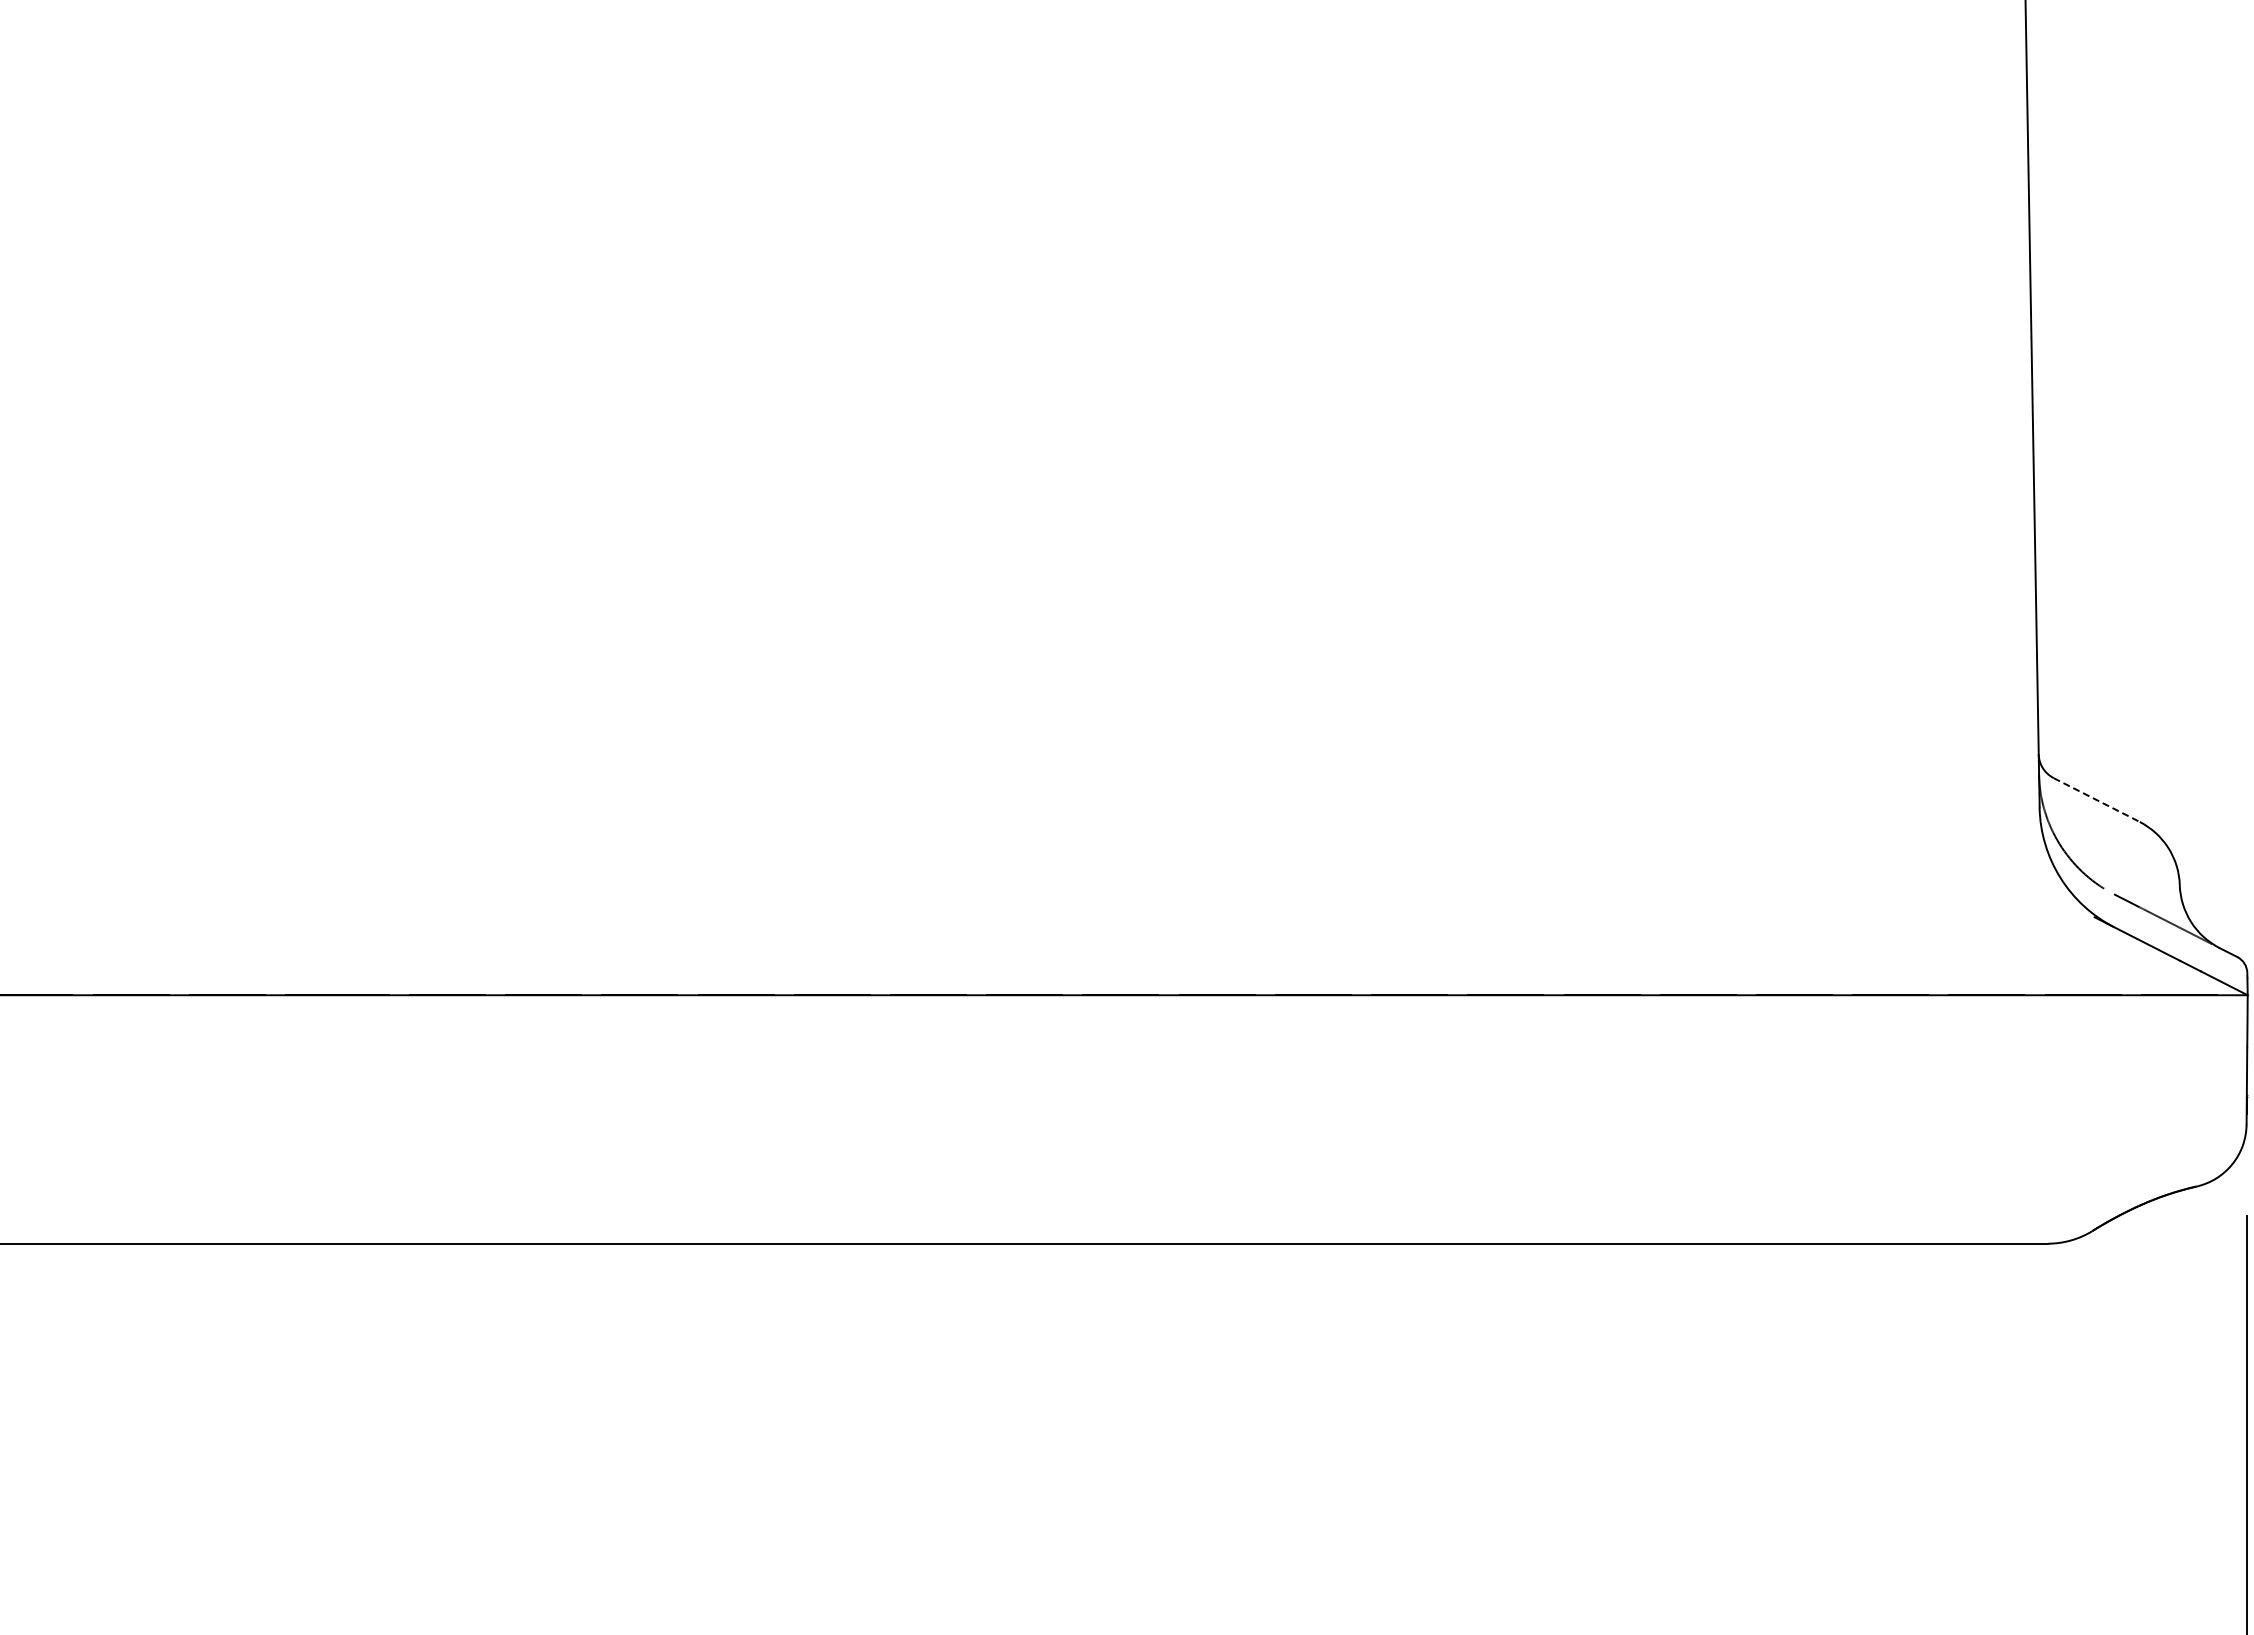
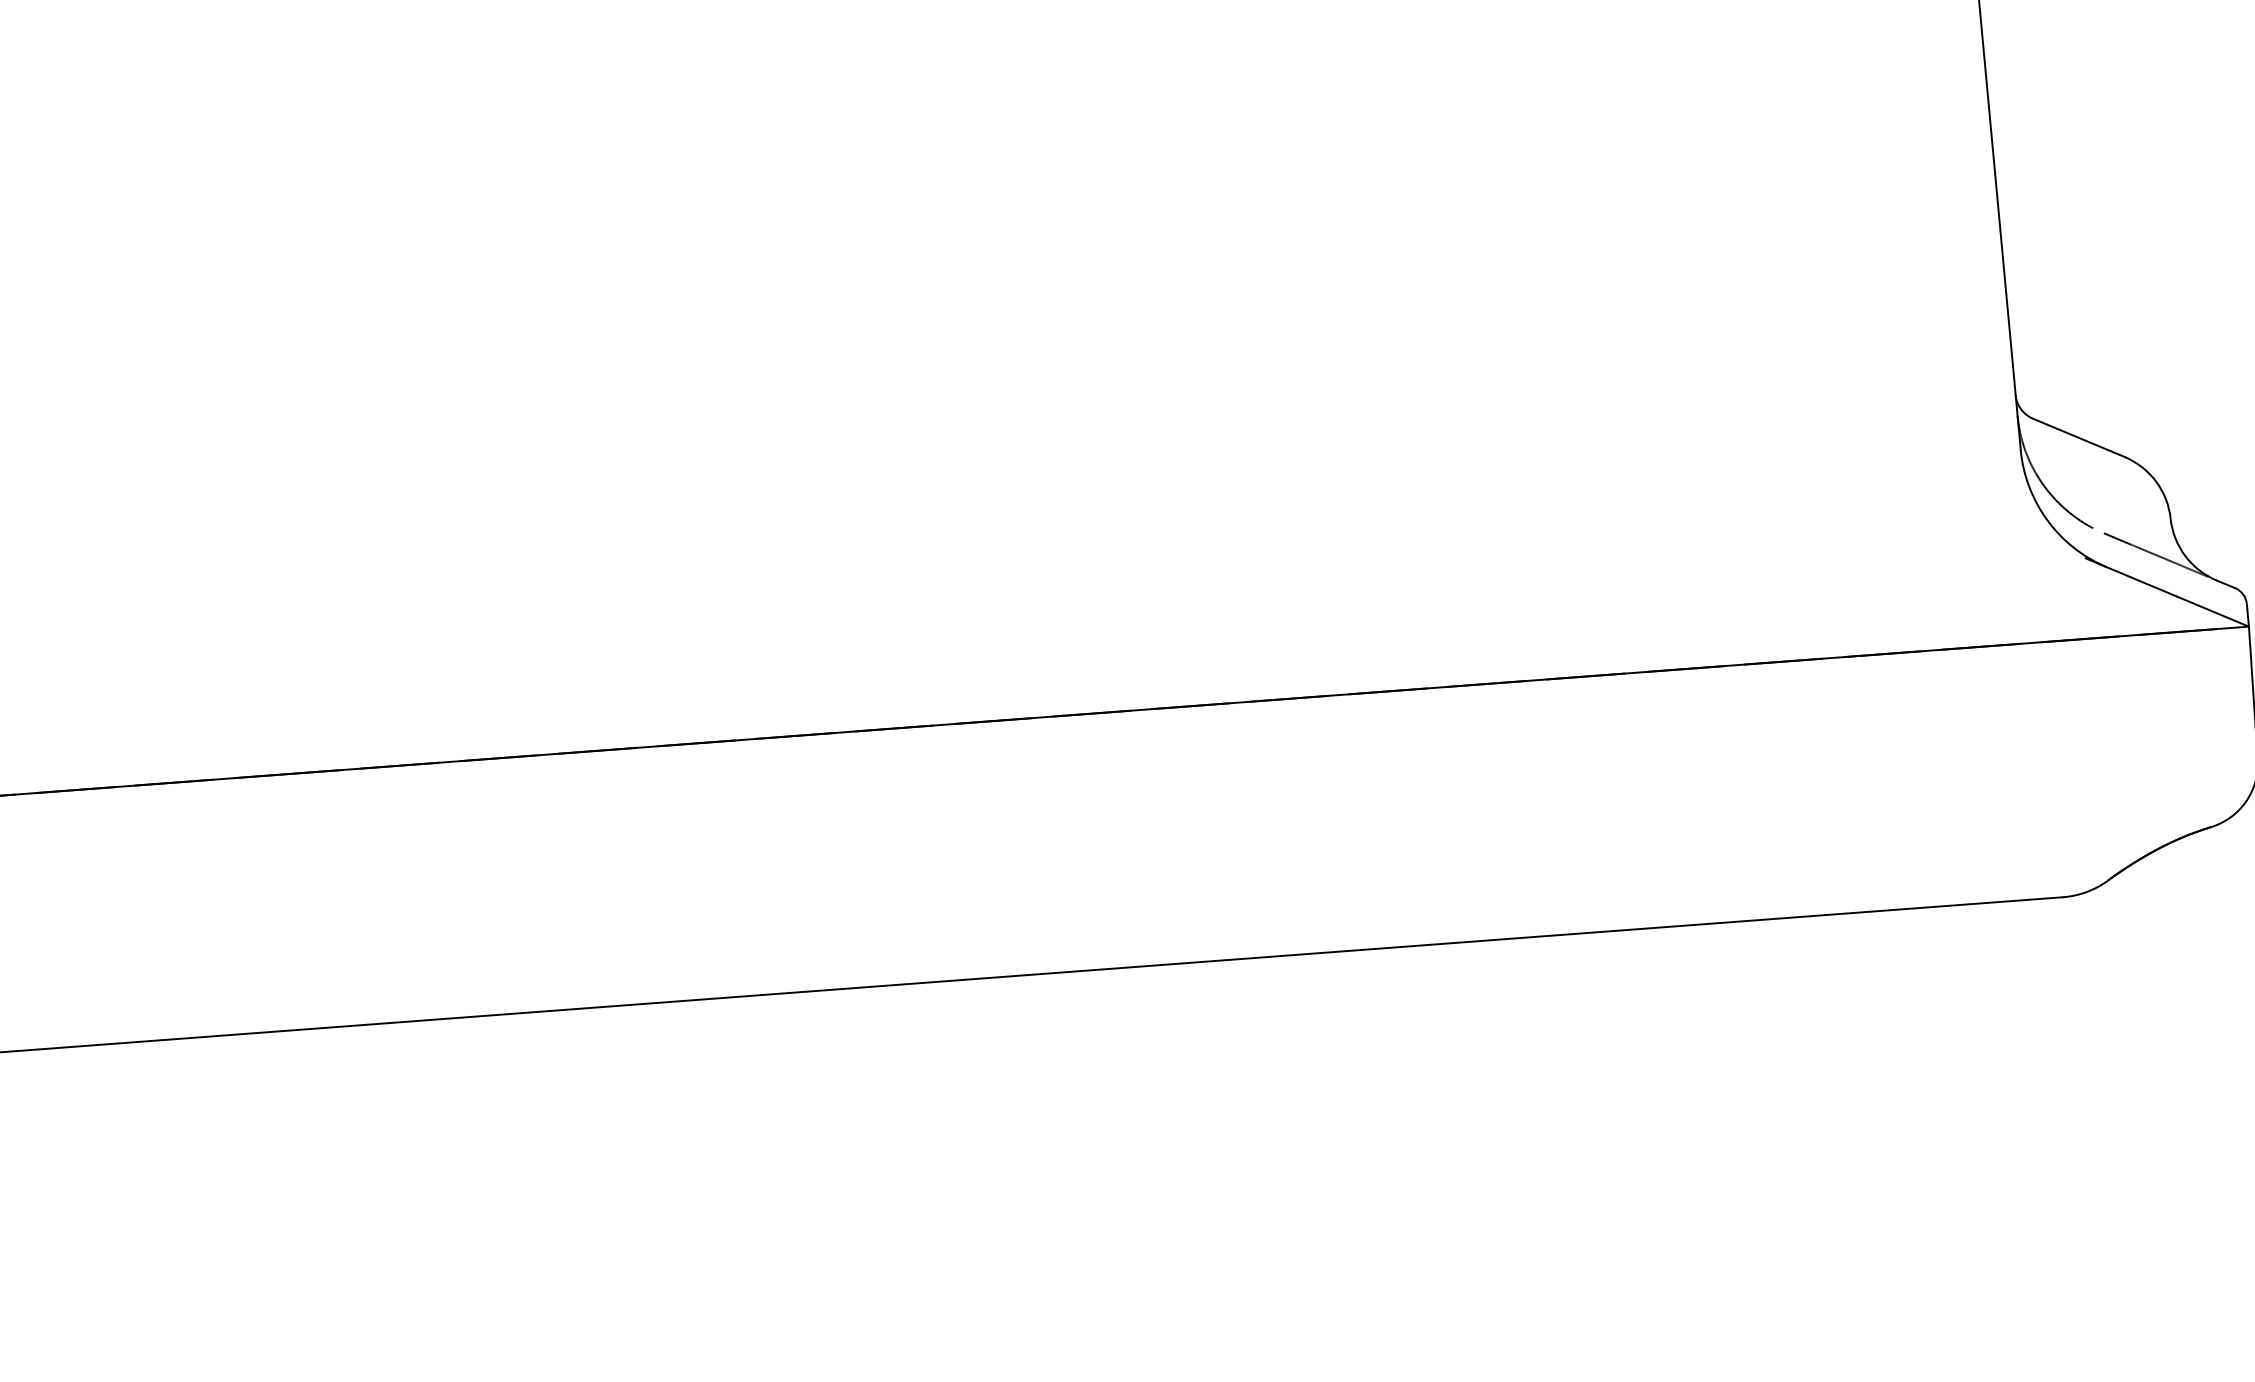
line: (2097, 800) -> (2079, 438), dashed -> solid

